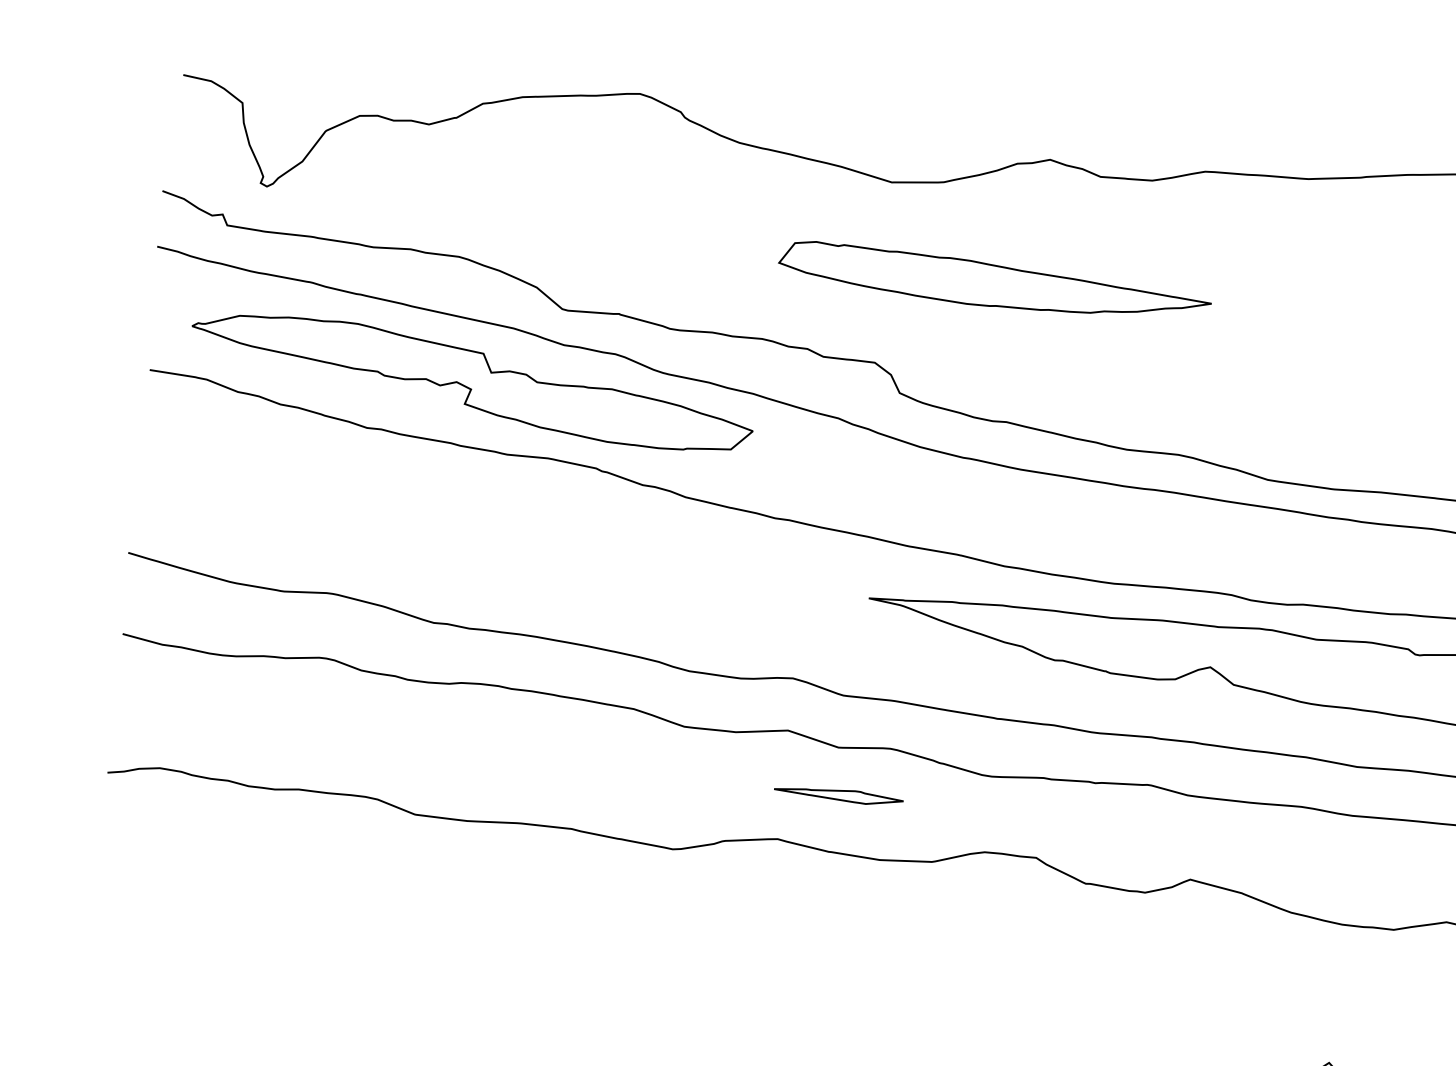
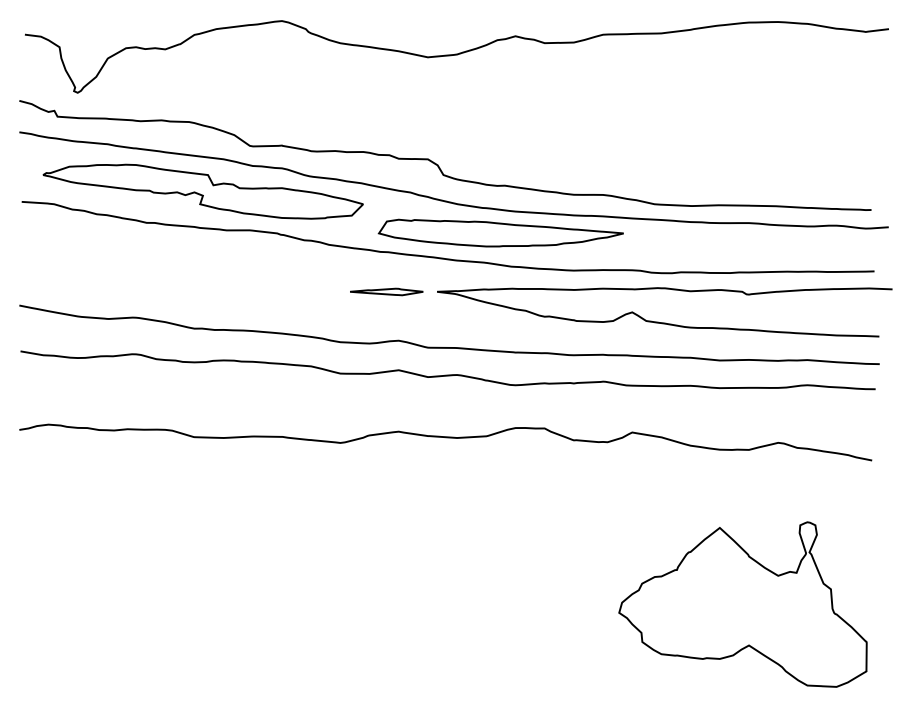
part: (994, 281) -> (500, 232), moved
part: (838, 794) -> (386, 291), moved

